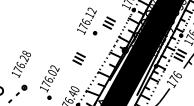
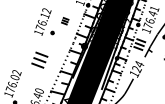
part: (108, 22) -> (64, 20), size x0.6
part: (78, 58) -> (39, 60), size x1.4
text: (175, 77) -> (137, 67), 176 -> 124

